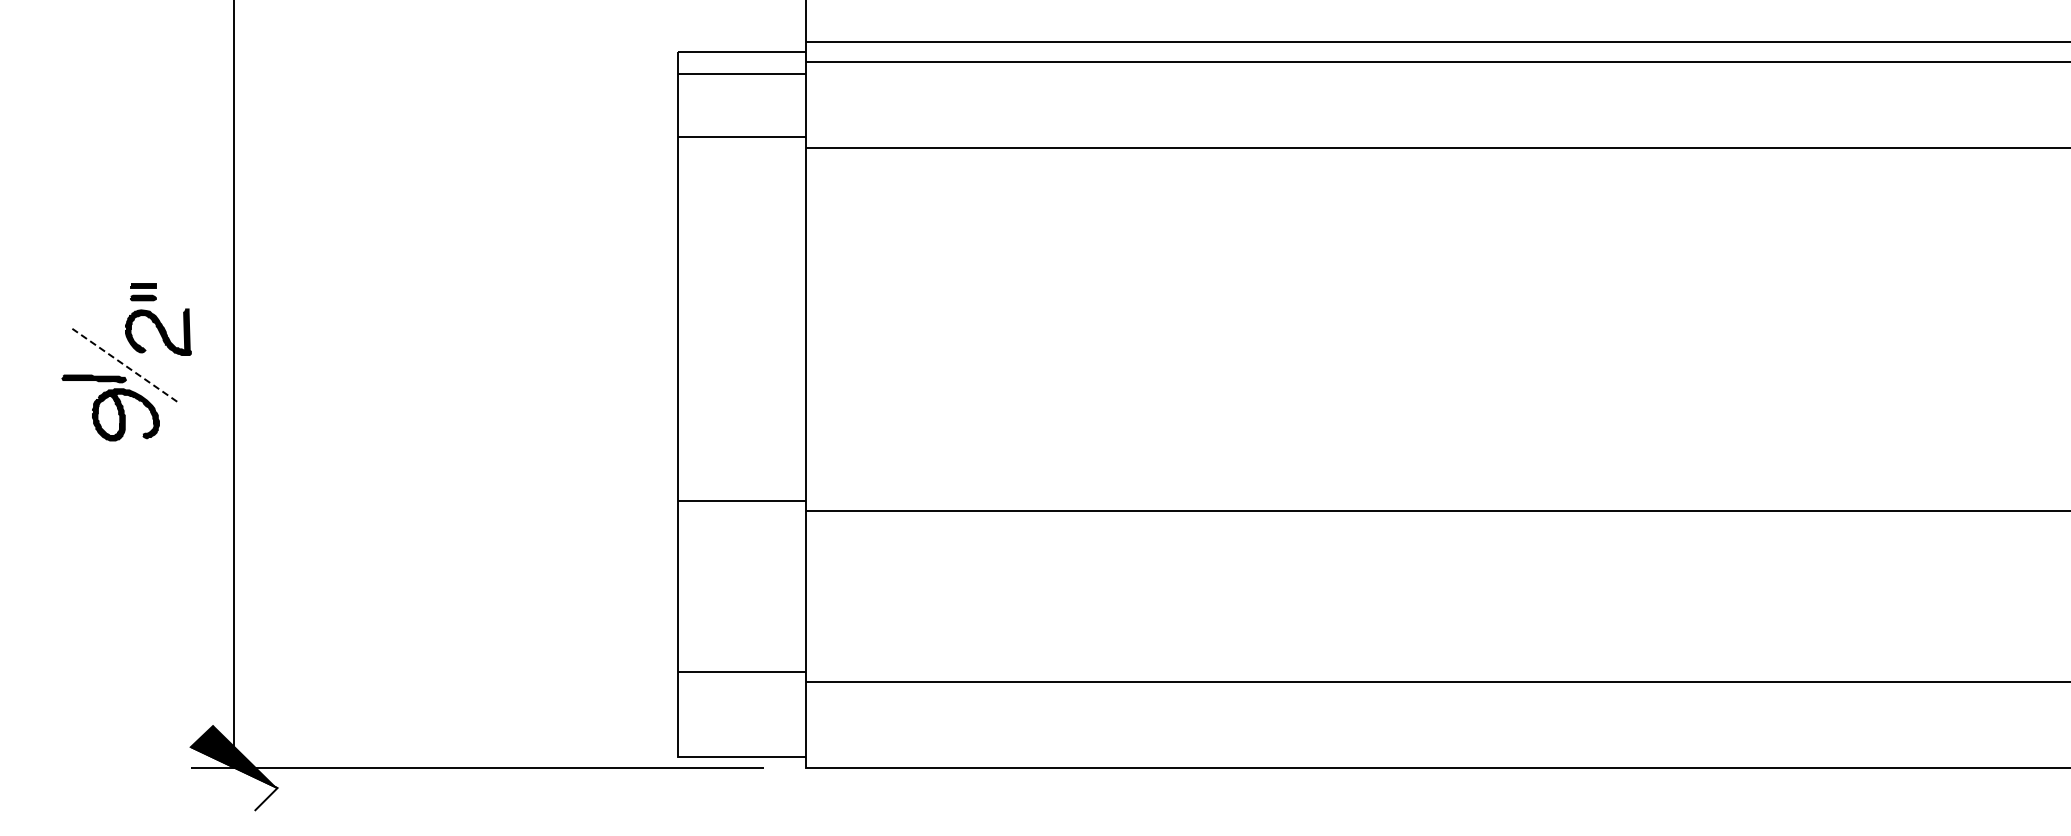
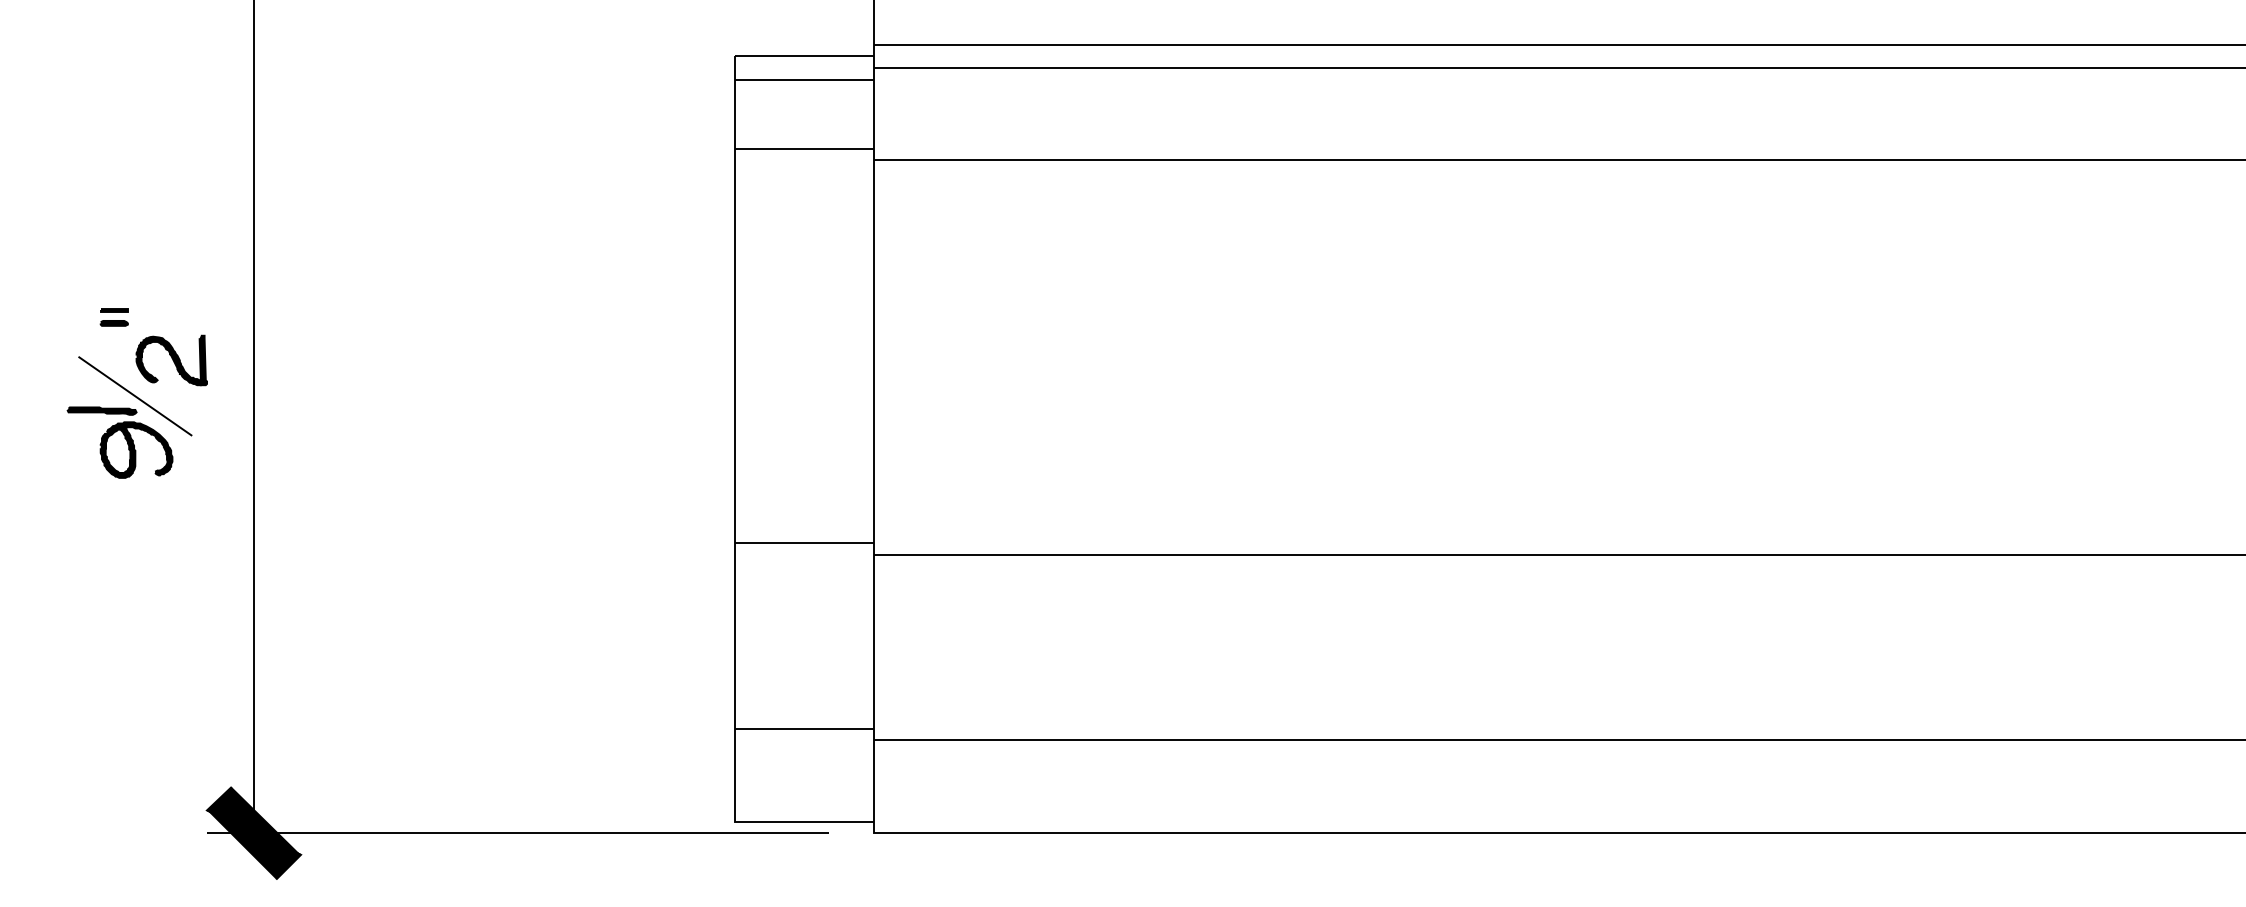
part: (143, 292) -> (114, 317), moved
line: (124, 365) -> (135, 396), dashed -> solid
fill: (233, 778) -> (253, 844), added

